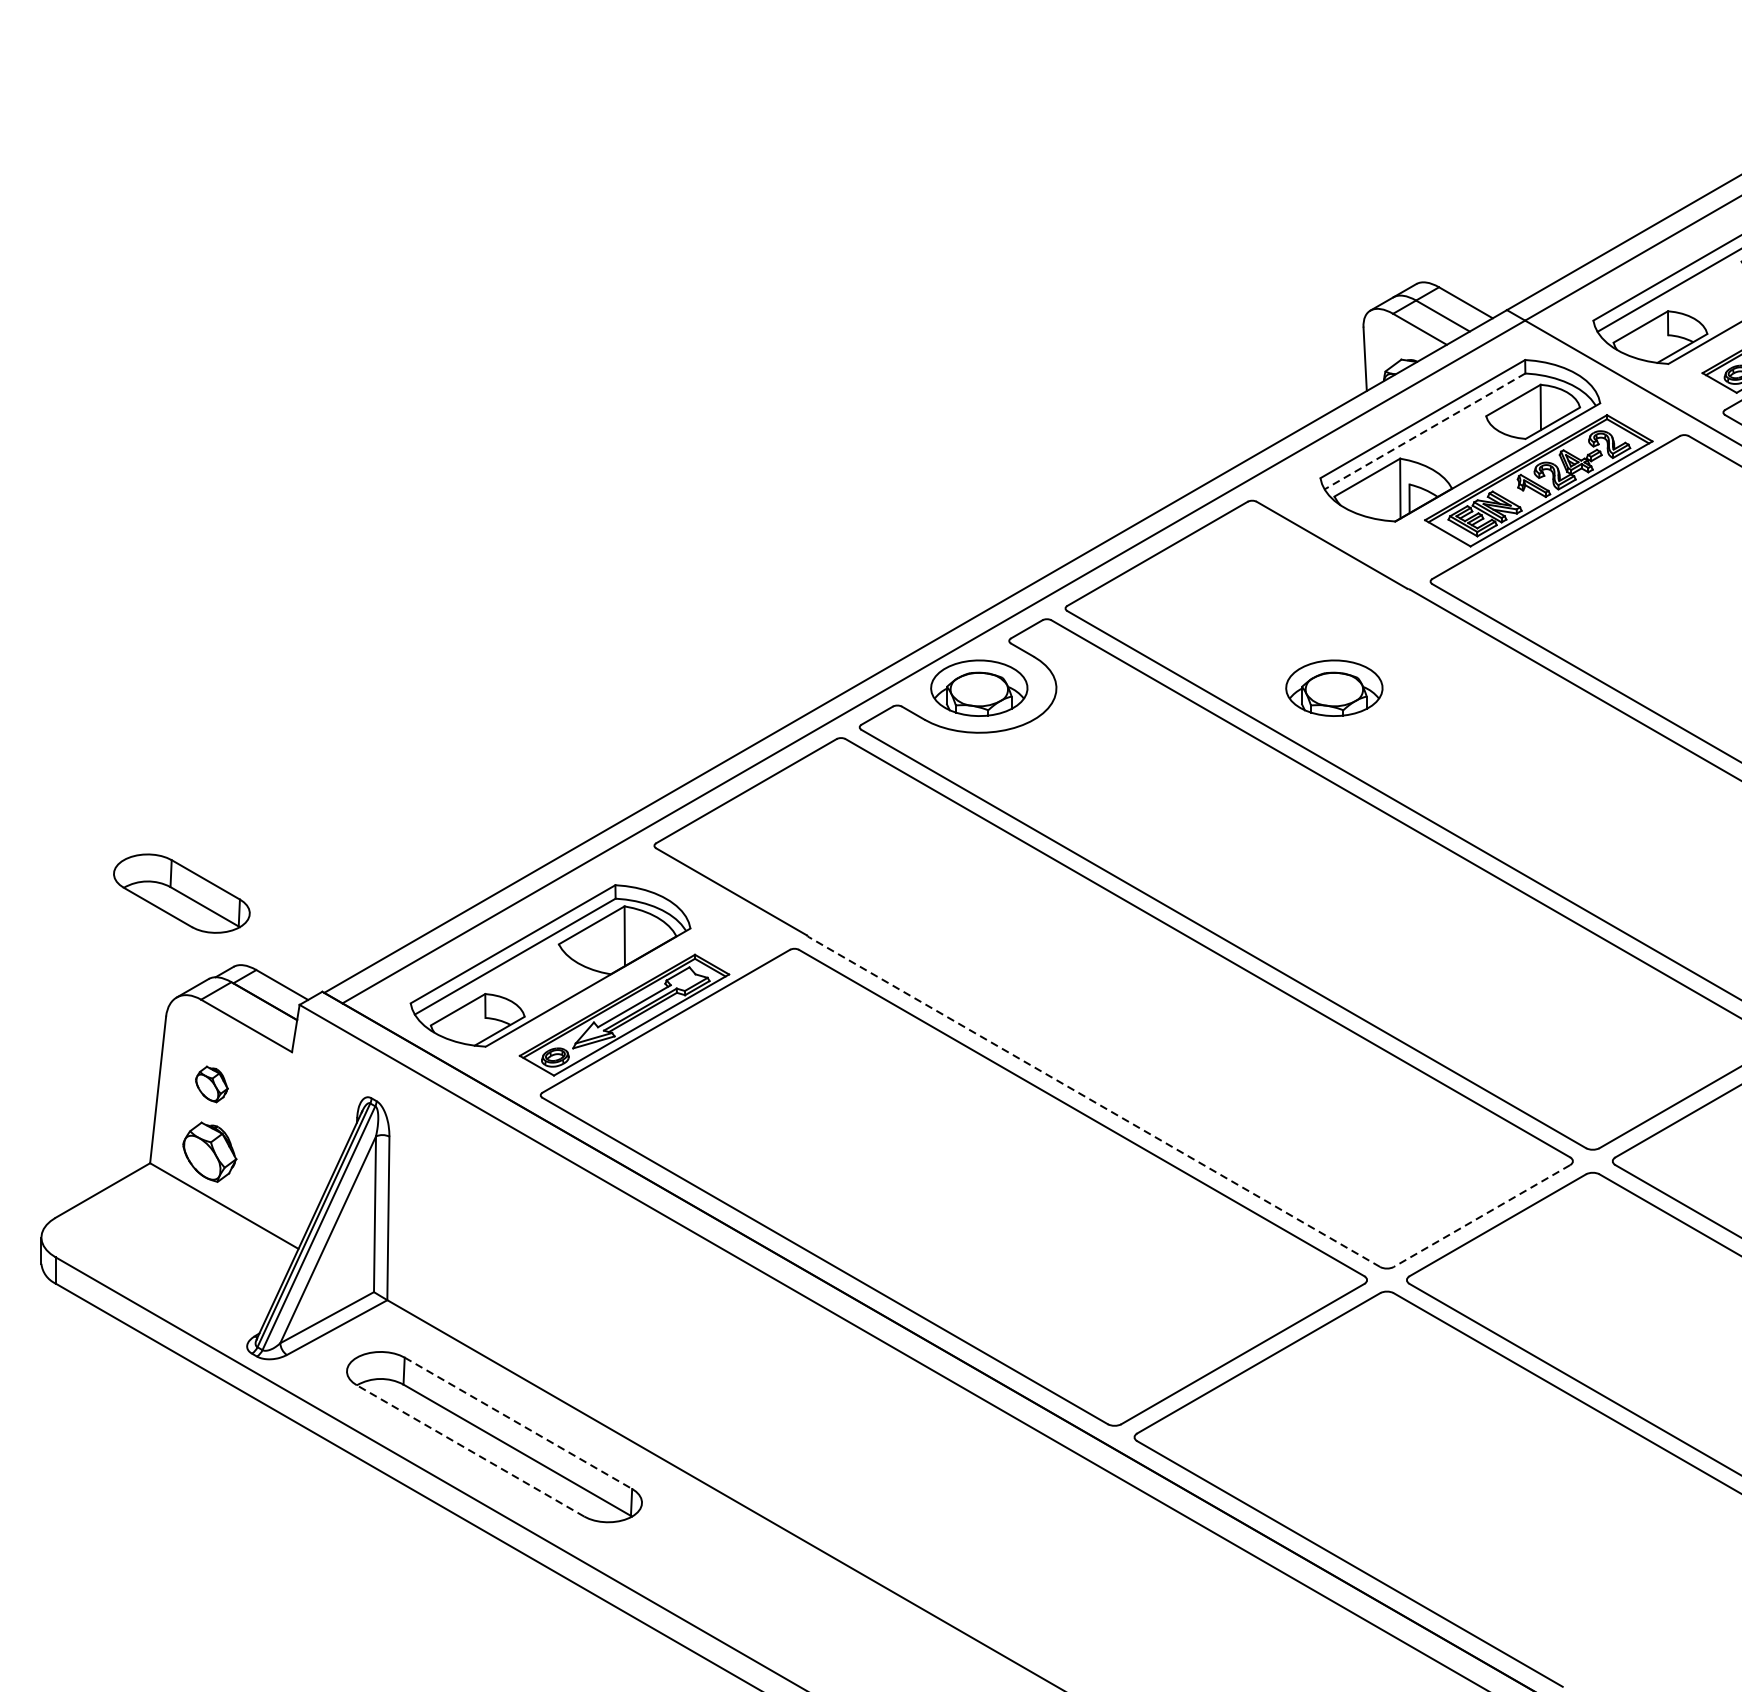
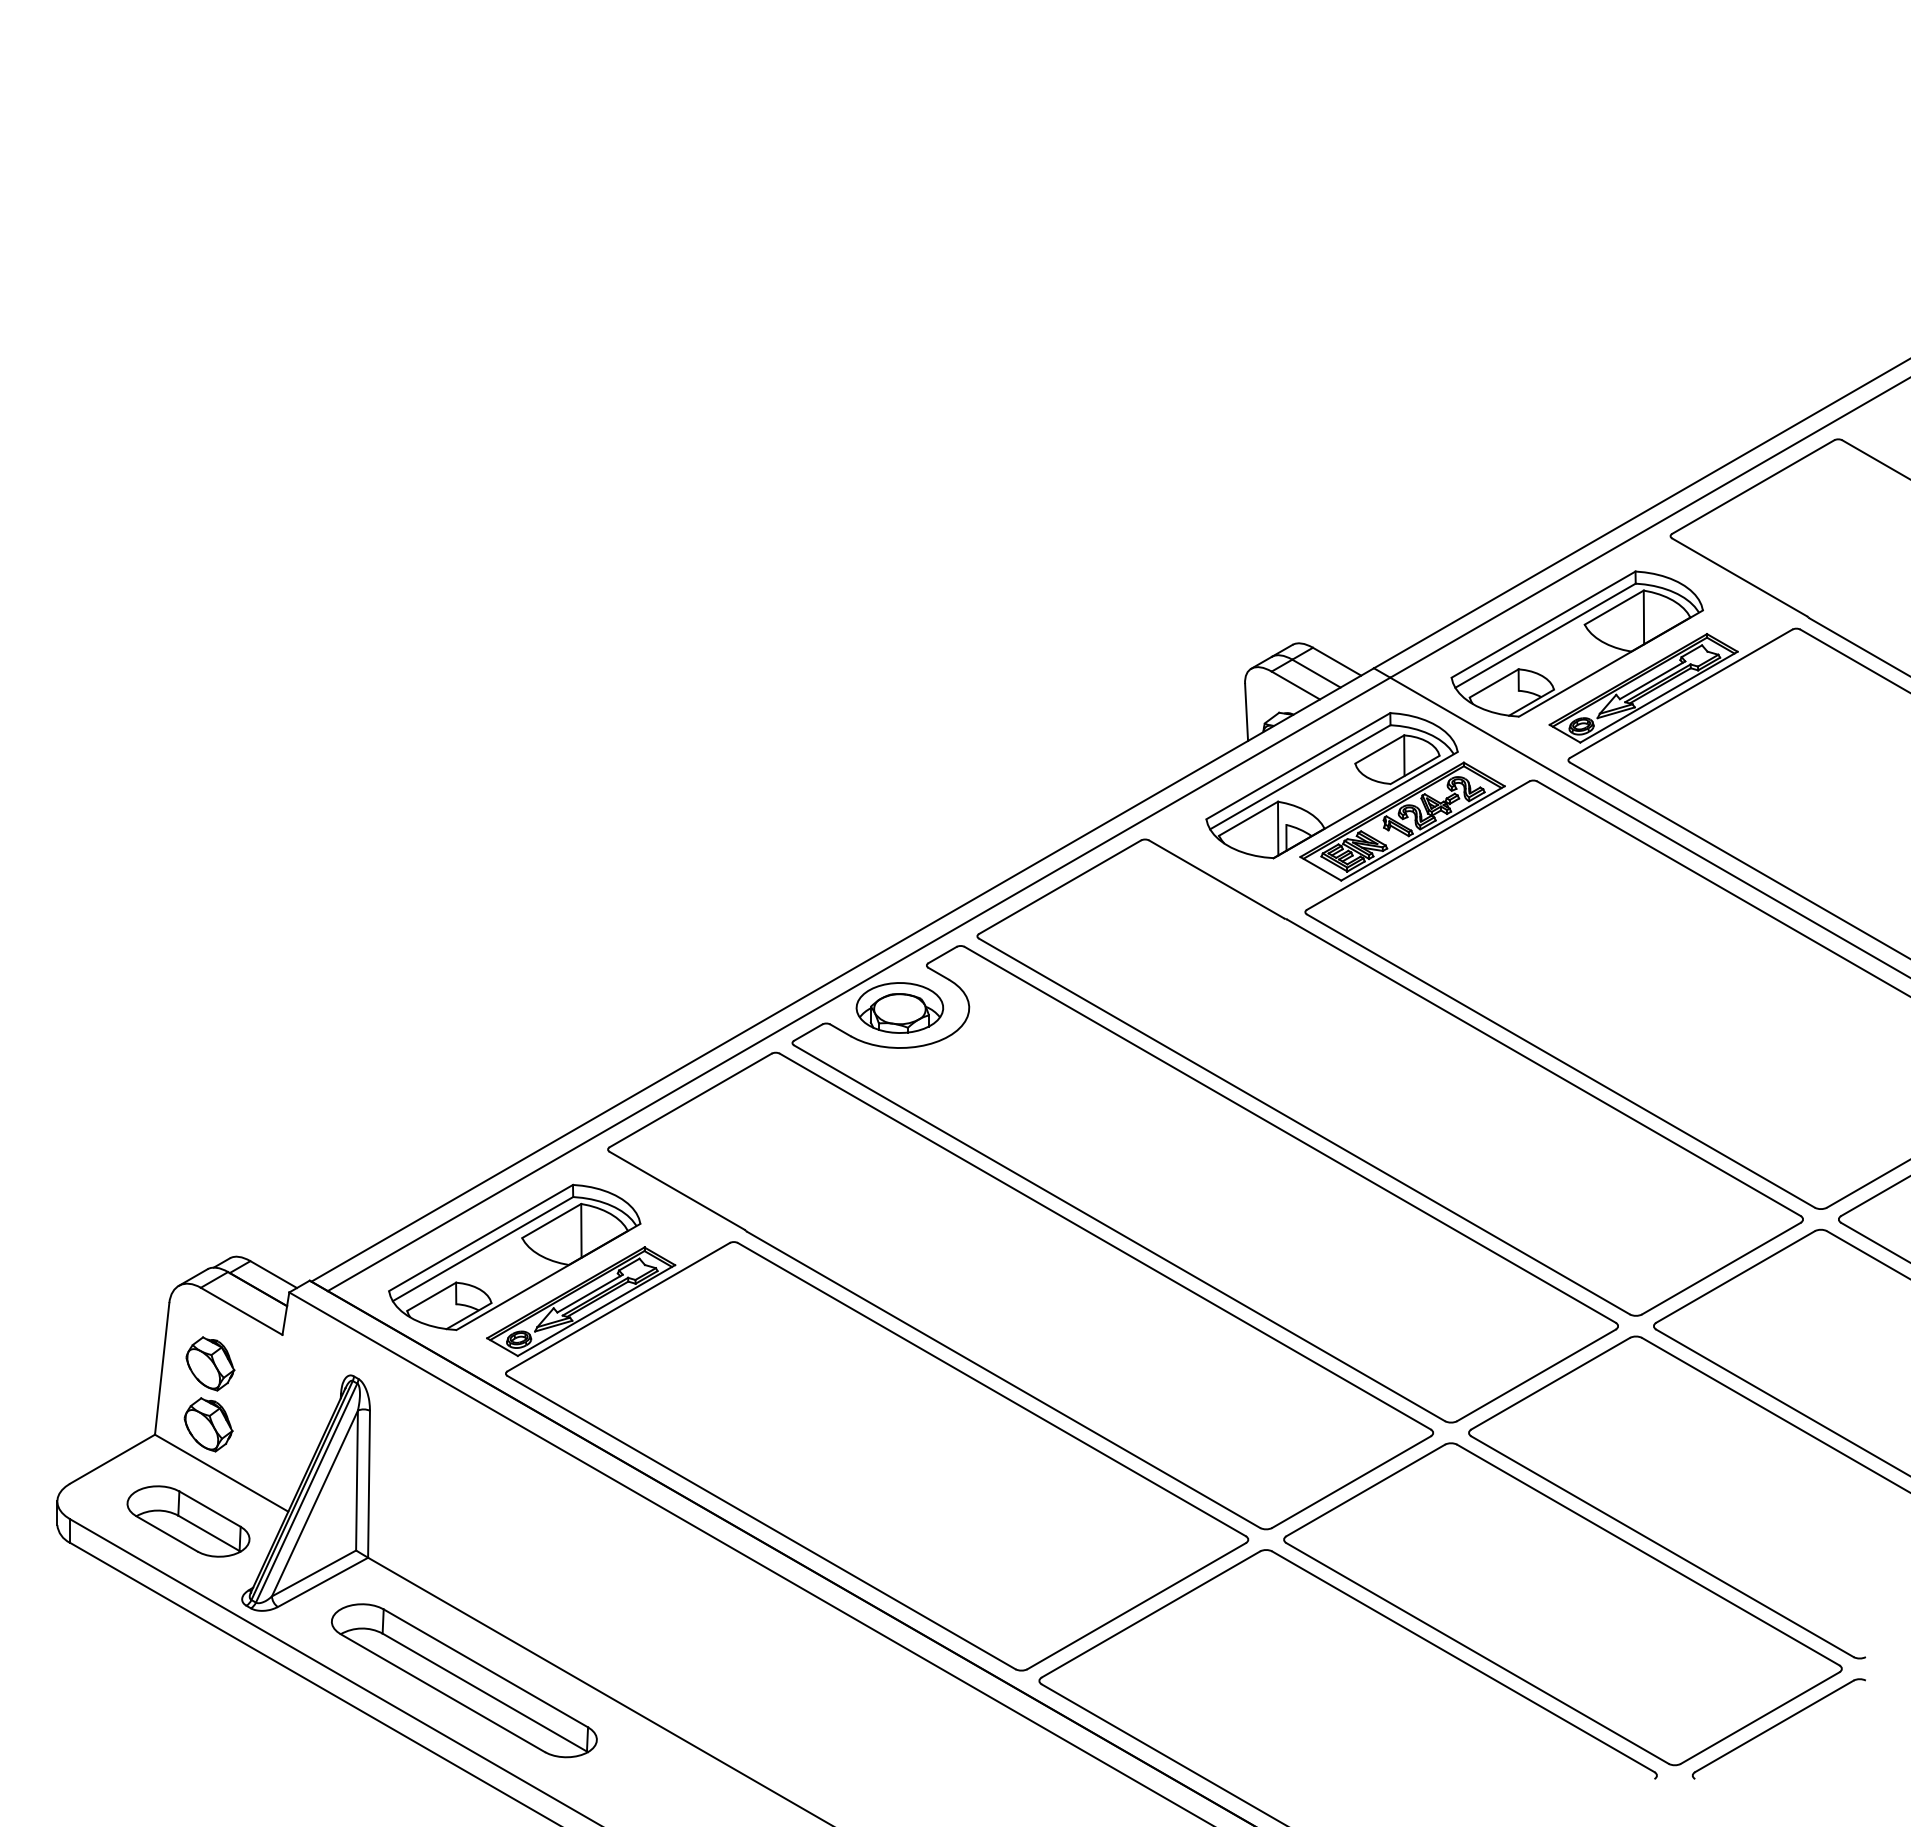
line: (1424, 431) -> (1299, 777), dashed -> solid
part: (1333, 687) -> (1218, 1007), removed
part: (181, 893) -> (188, 1521), moved
part: (211, 1083) -> (210, 1363), size x1.67
line: (1094, 1101) -> (1003, 1379), dashed -> solid
line: (1481, 1216) -> (1351, 1482), dashed -> solid
line: (518, 1423) -> (485, 1668), dashed -> solid
line: (470, 1451) -> (442, 1693), dashed -> solid

